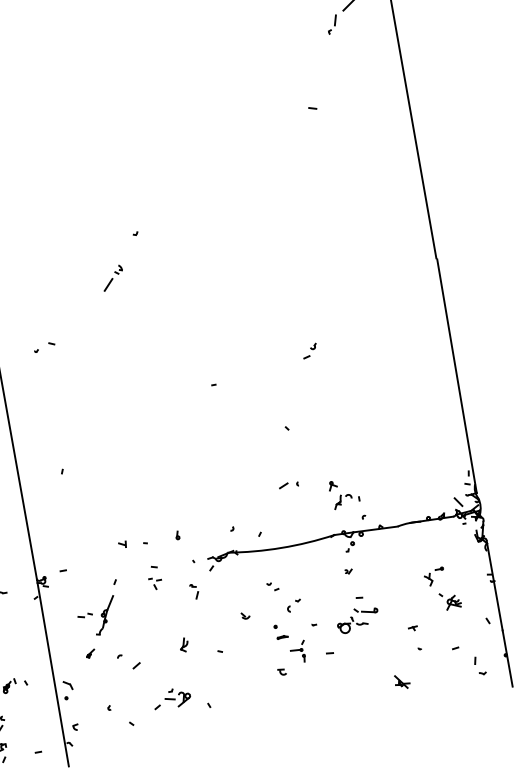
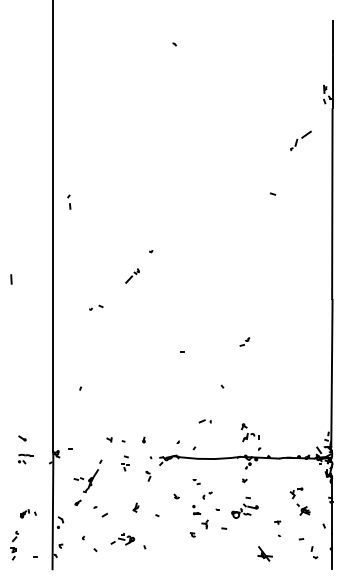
part: (44, 346) -> (96, 307), moved
part: (287, 485) -> (204, 421), moved
part: (297, 652) -> (204, 524), size x0.6
part: (402, 681) -> (265, 553), size x1.6

